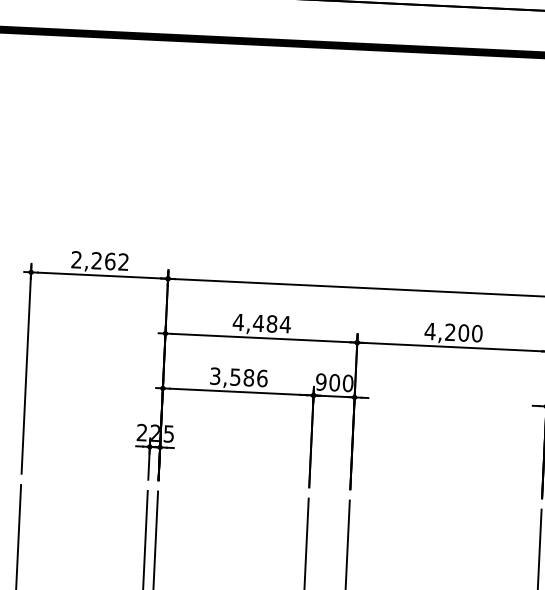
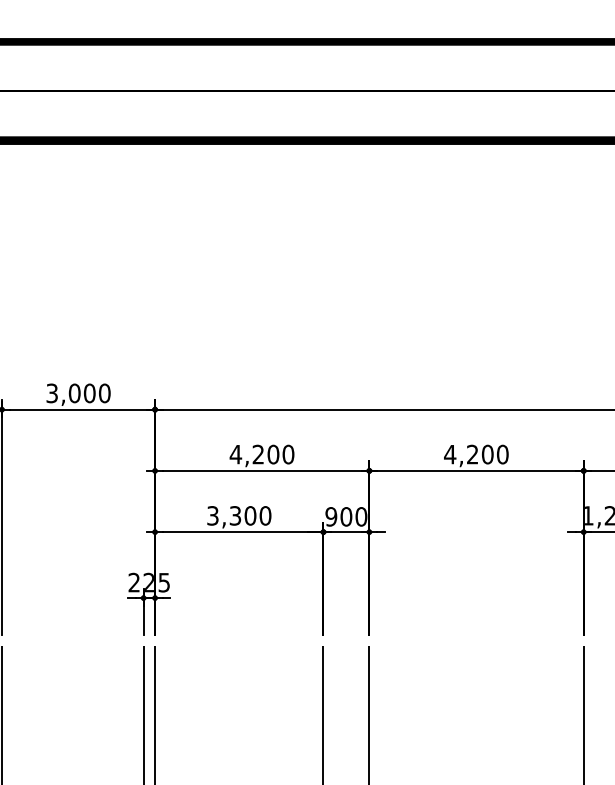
text: (100, 261) -> (78, 393), 2,262 -> 3,000
text: (272, 323) -> (273, 454), 4,484 -> 4,200
text: (248, 377) -> (250, 515), 3,586 -> 3,300

